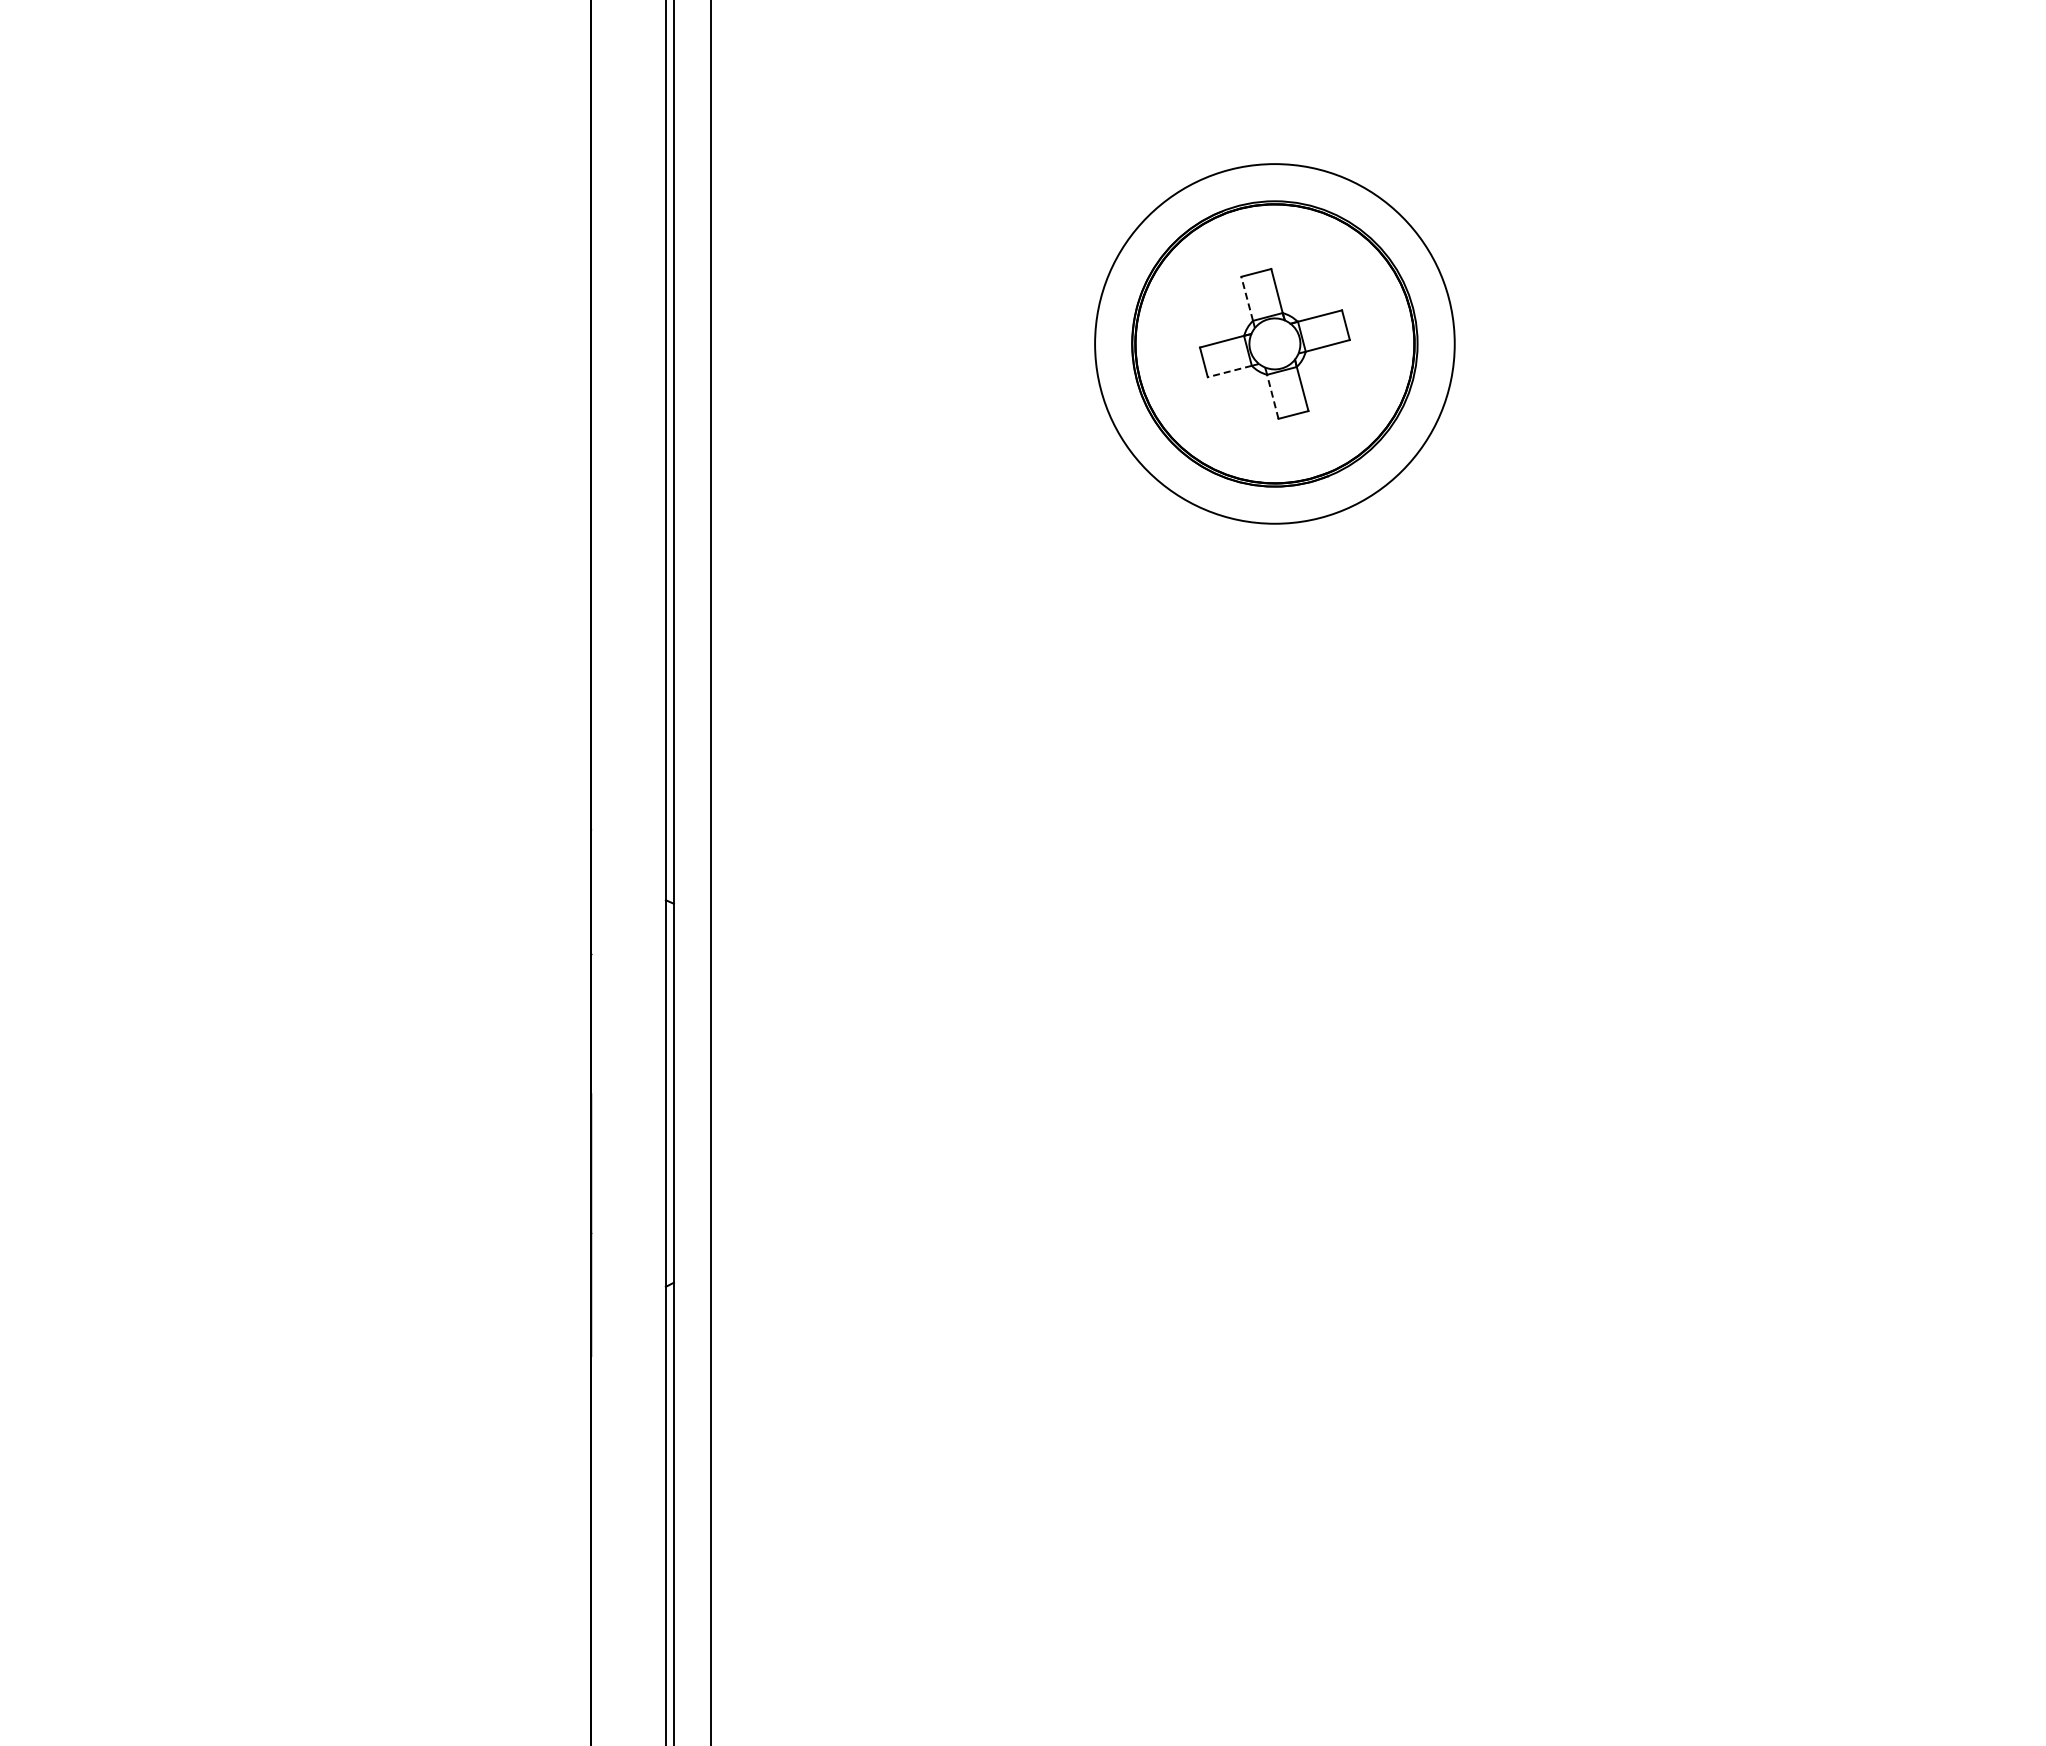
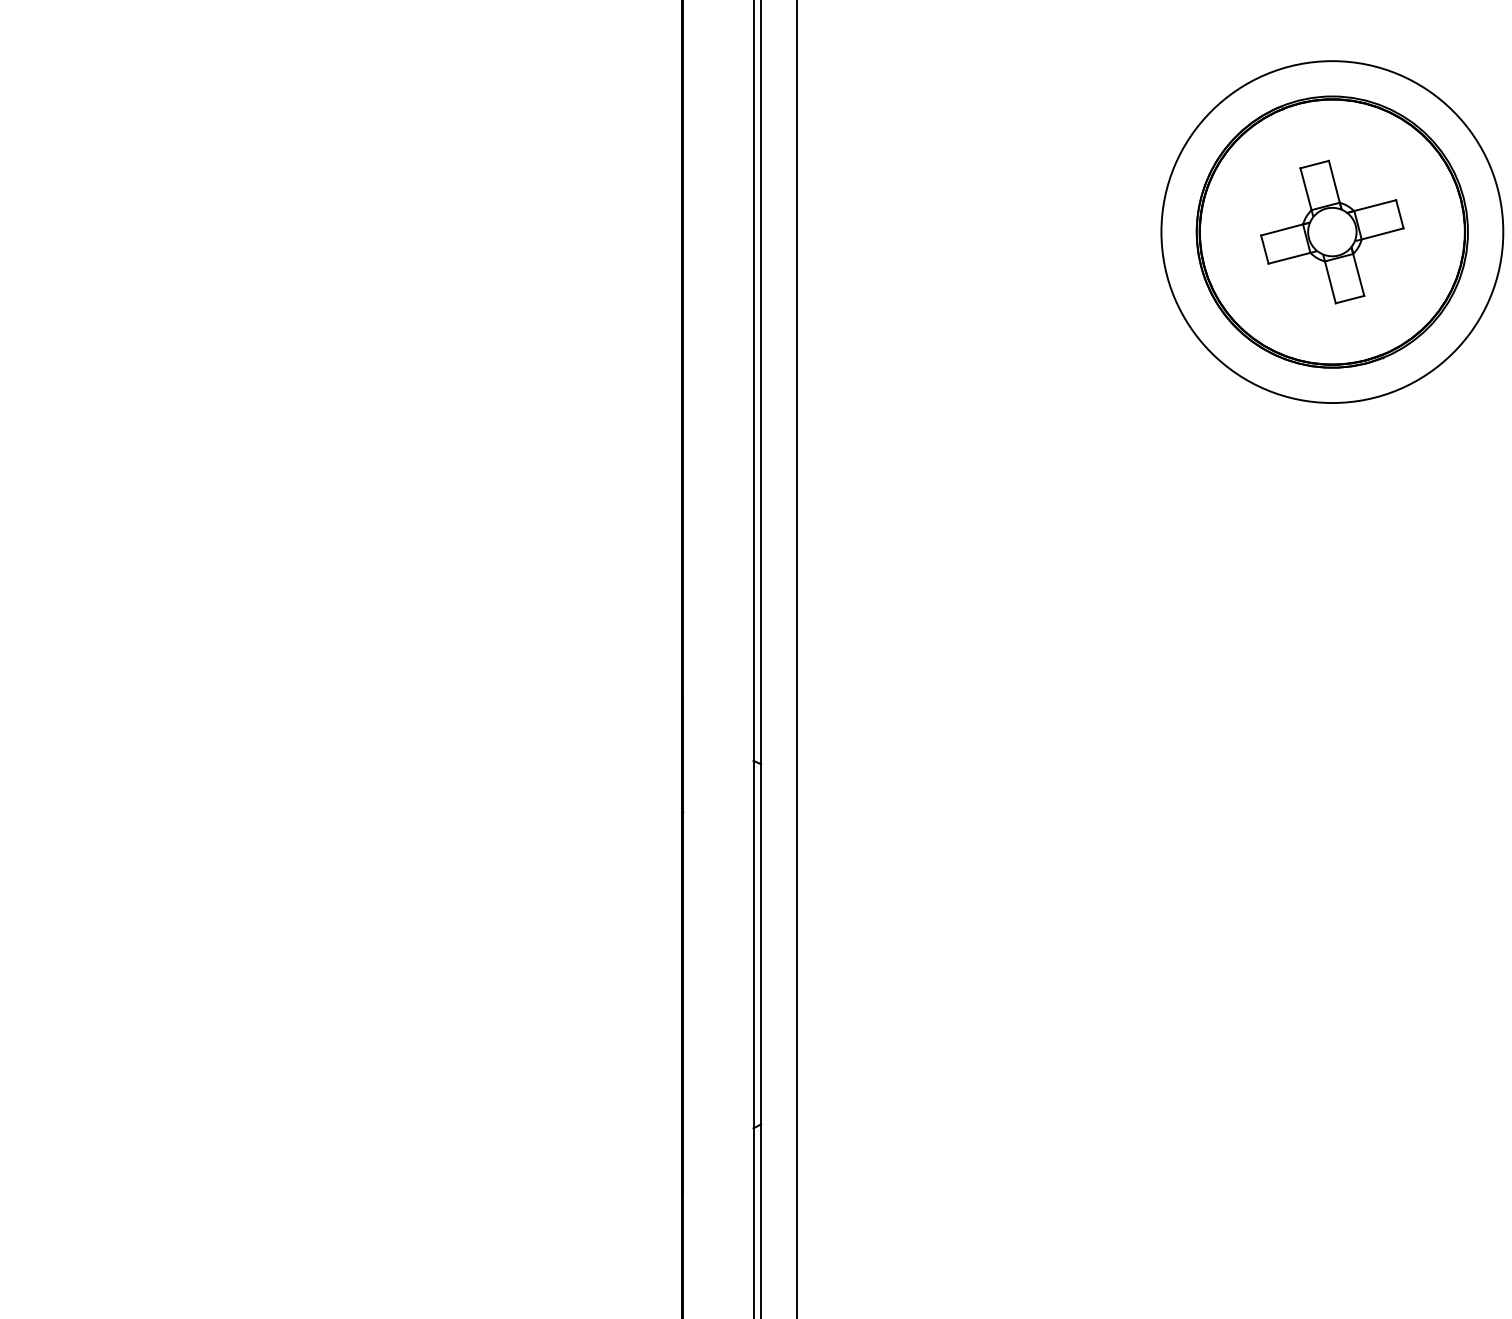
line: (1247, 298) -> (1306, 188), dashed -> solid
line: (1229, 371) -> (1289, 258), dashed -> solid
line: (1272, 396) -> (1330, 282), dashed -> solid

